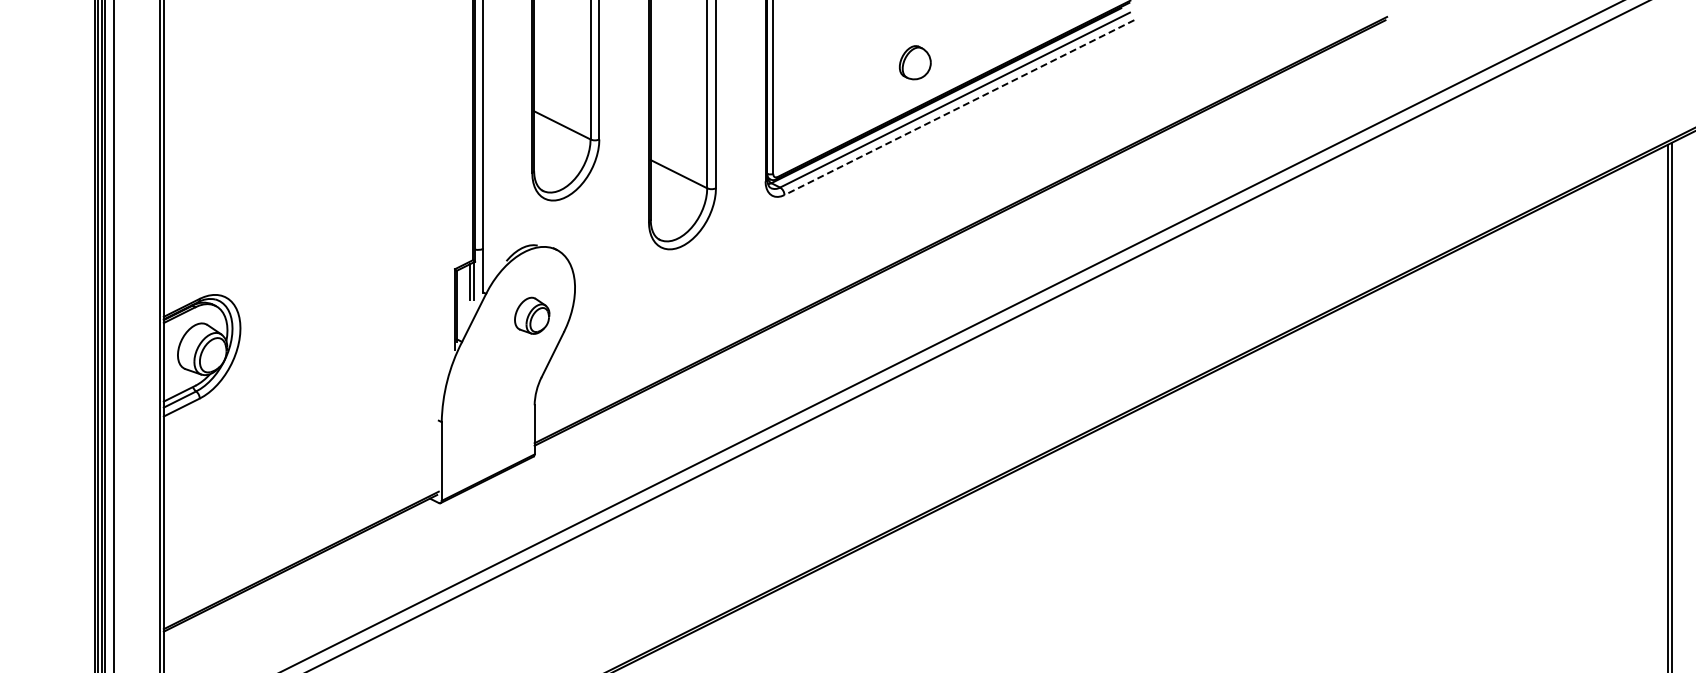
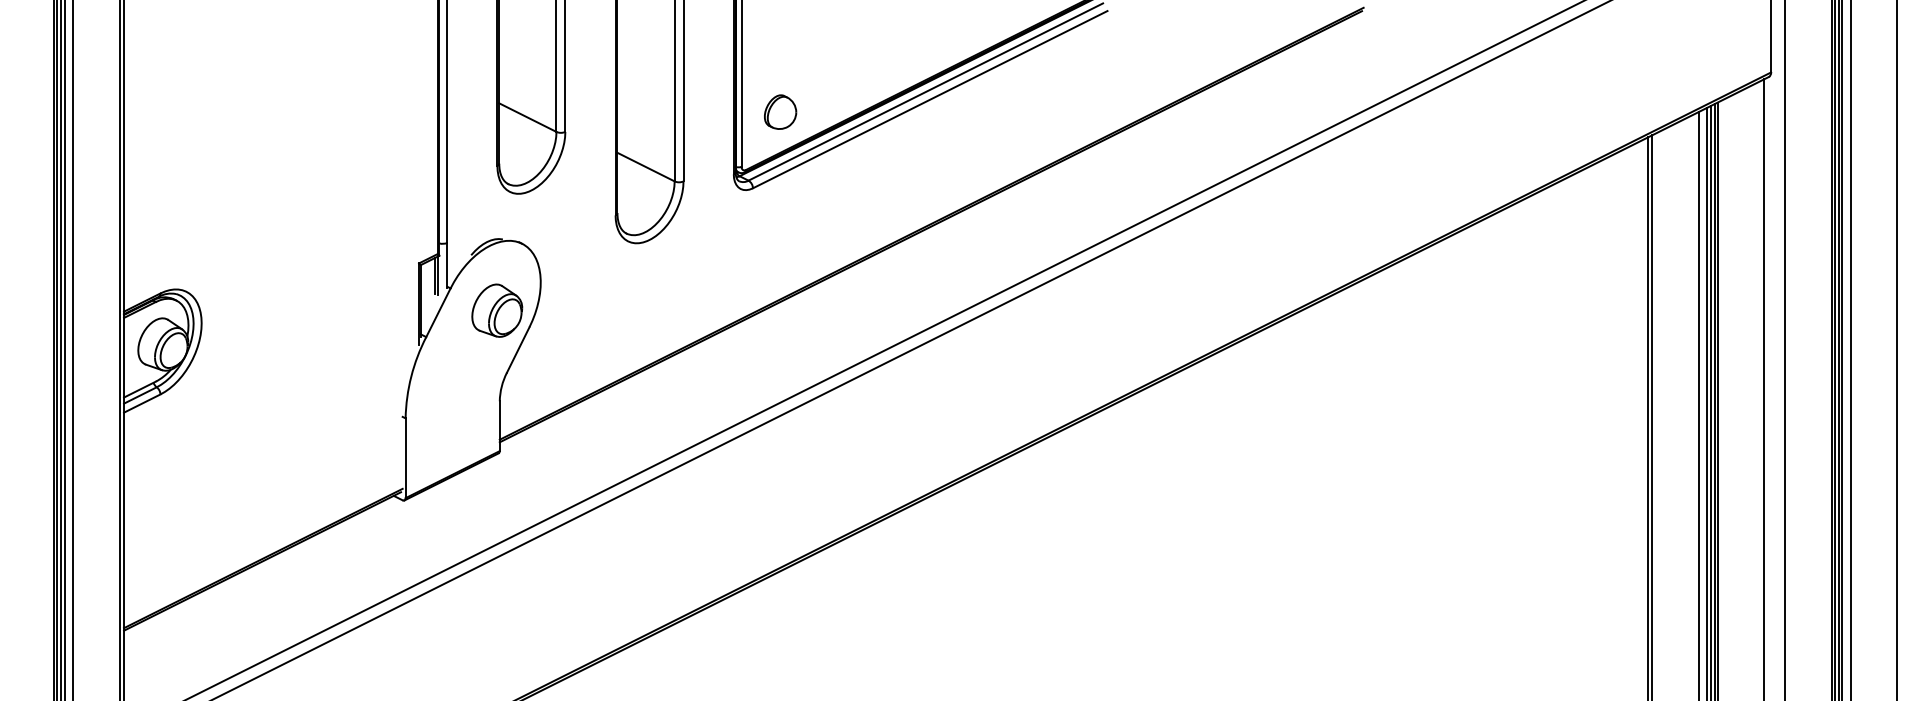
part: (915, 62) -> (780, 111), moved
line: (958, 107) -> (929, 99), dashed -> solid
part: (532, 315) -> (497, 310), size x1.43

